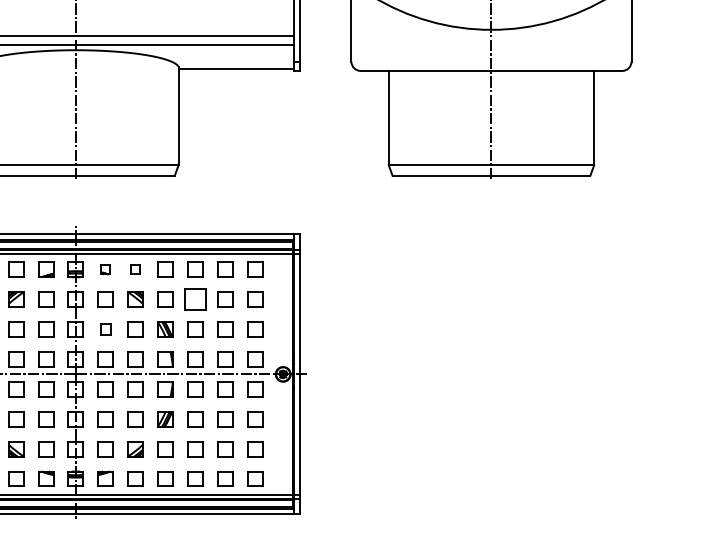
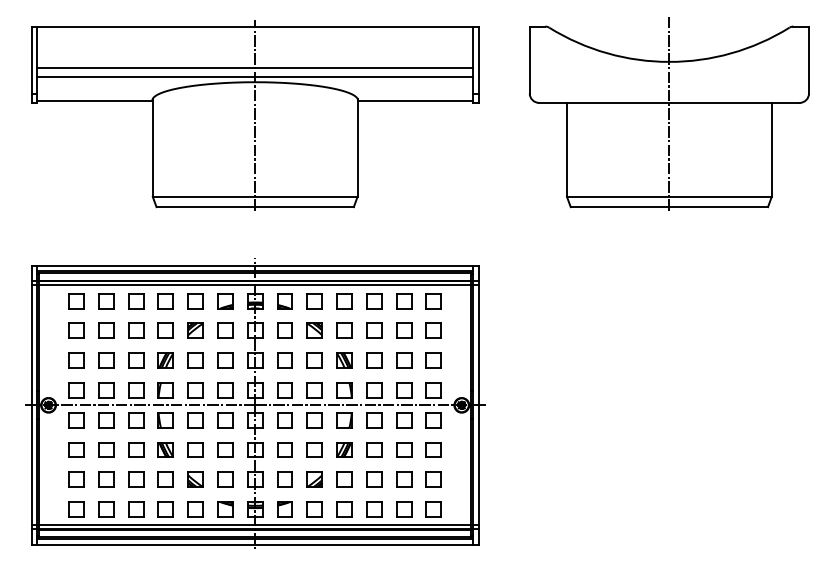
part: (105, 270) -> (284, 301), size x1.67
part: (135, 270) -> (314, 301), size x1.67
part: (195, 299) -> (374, 330), size x0.71
part: (105, 329) -> (284, 360), size x1.43

